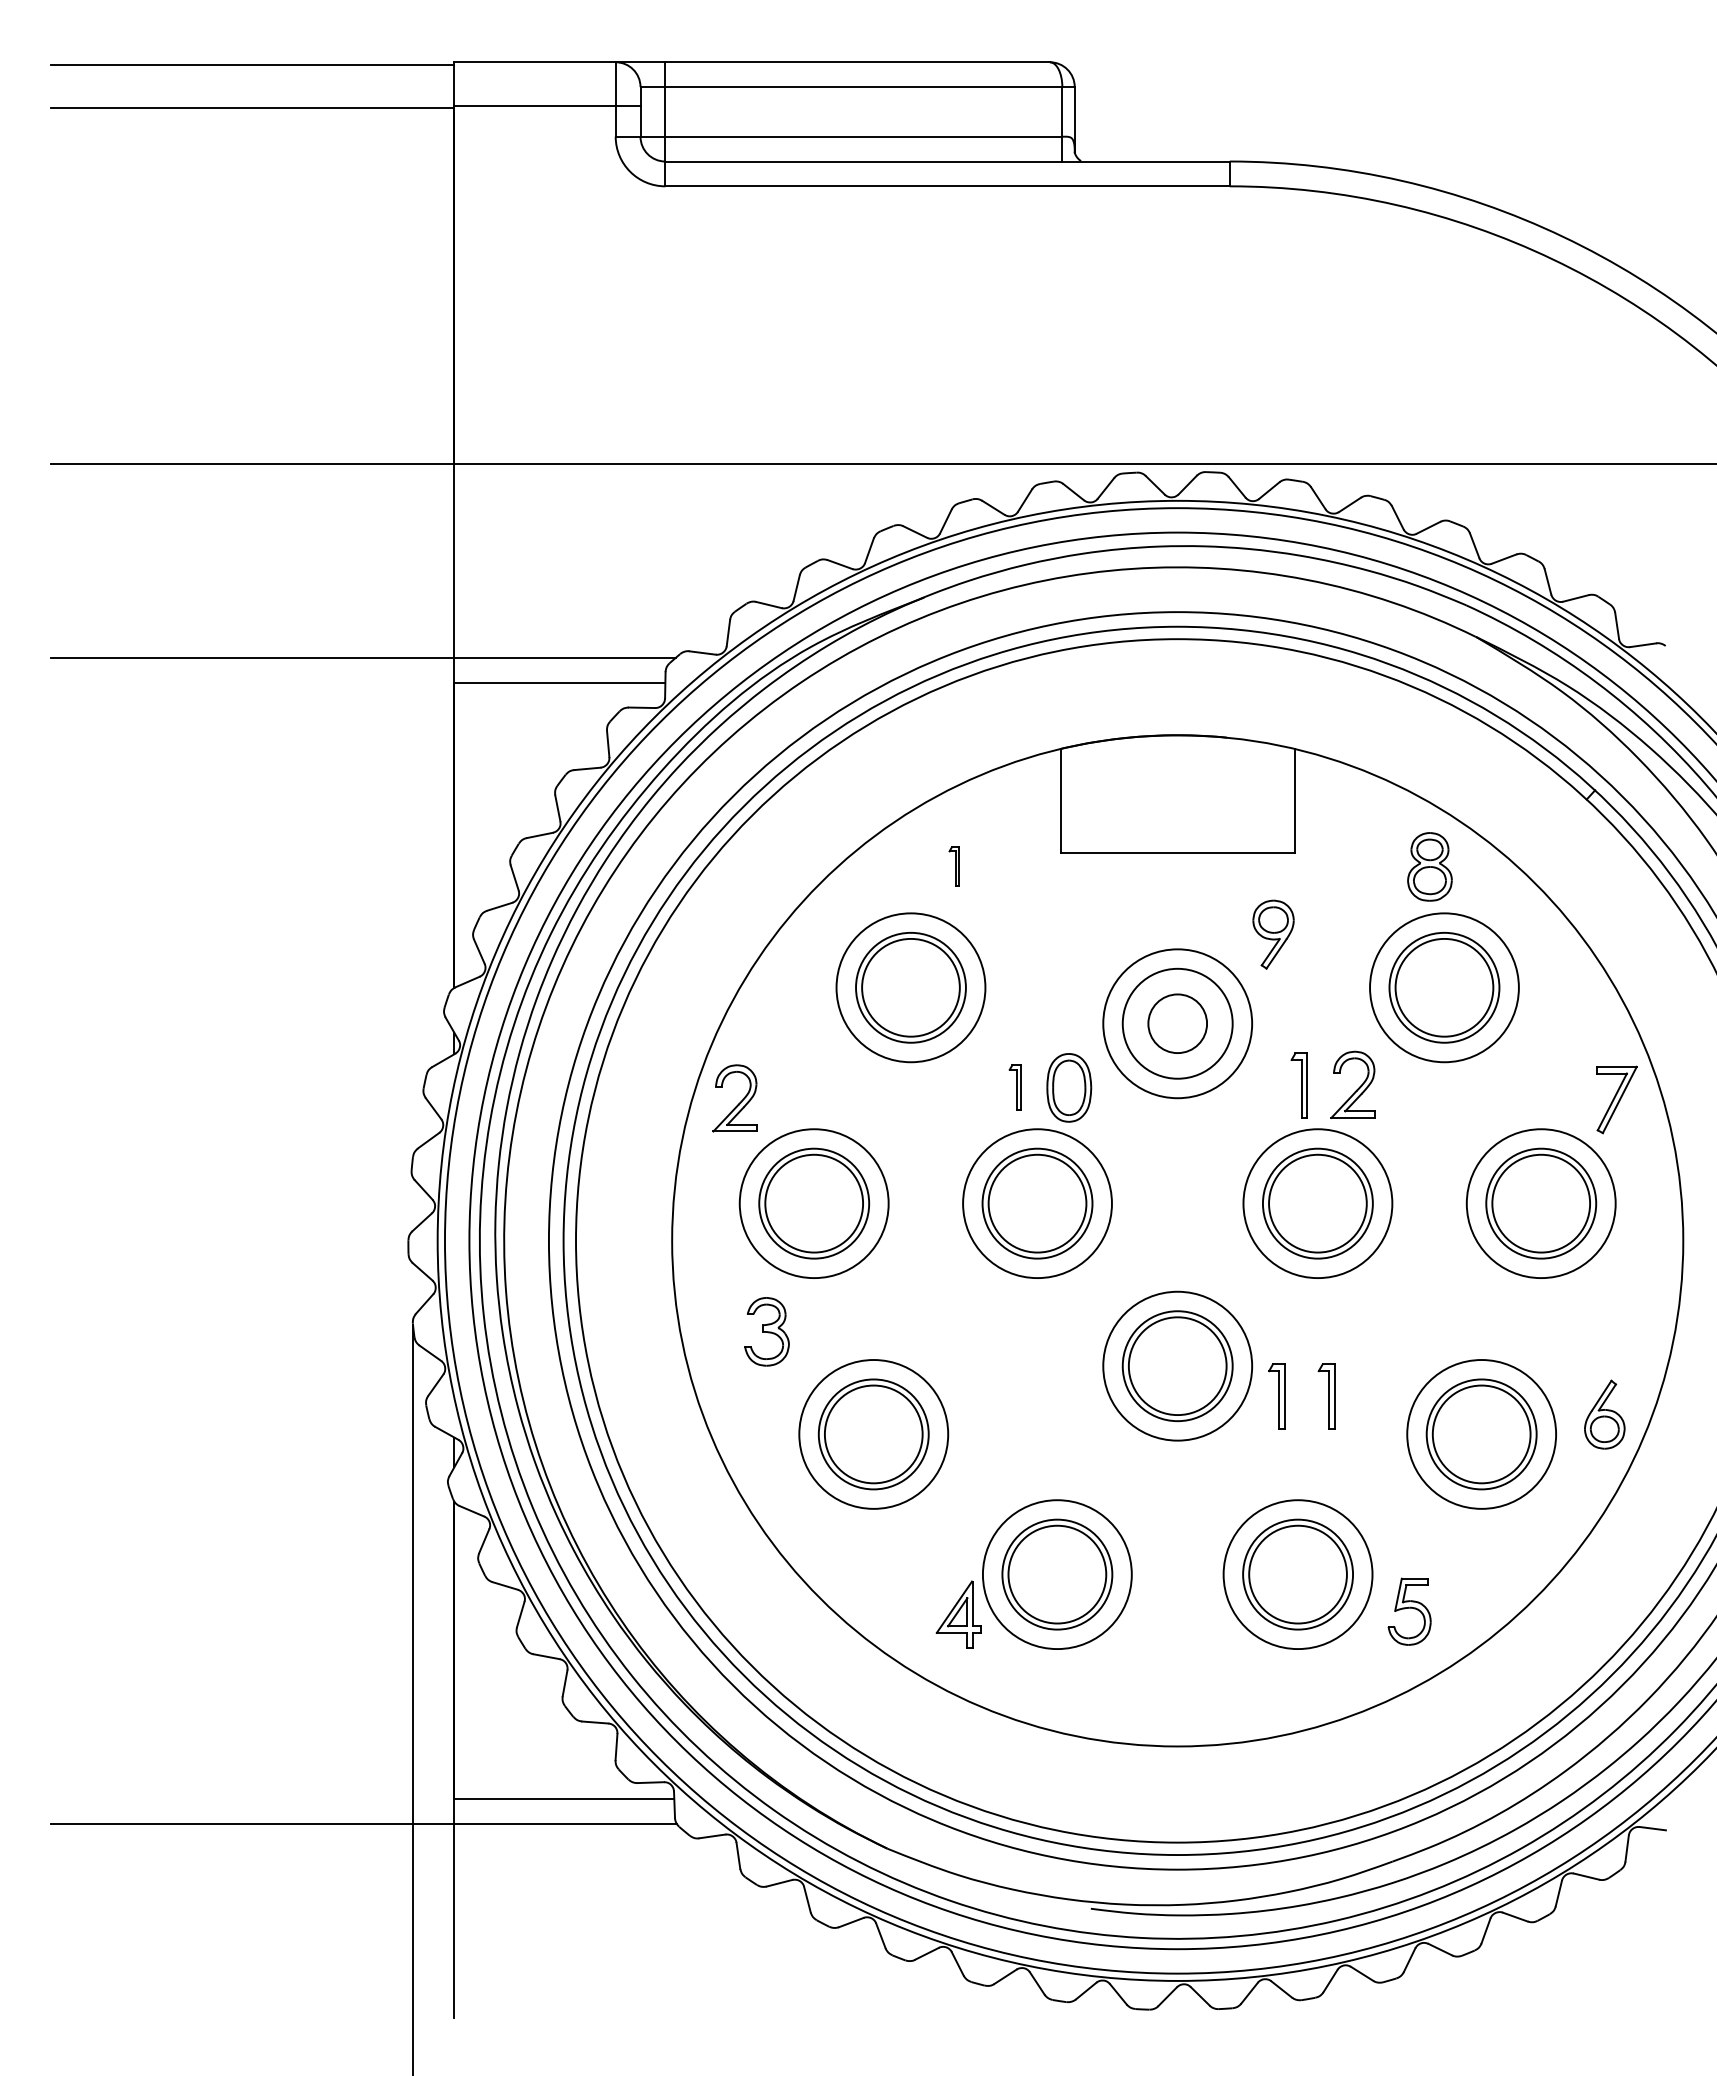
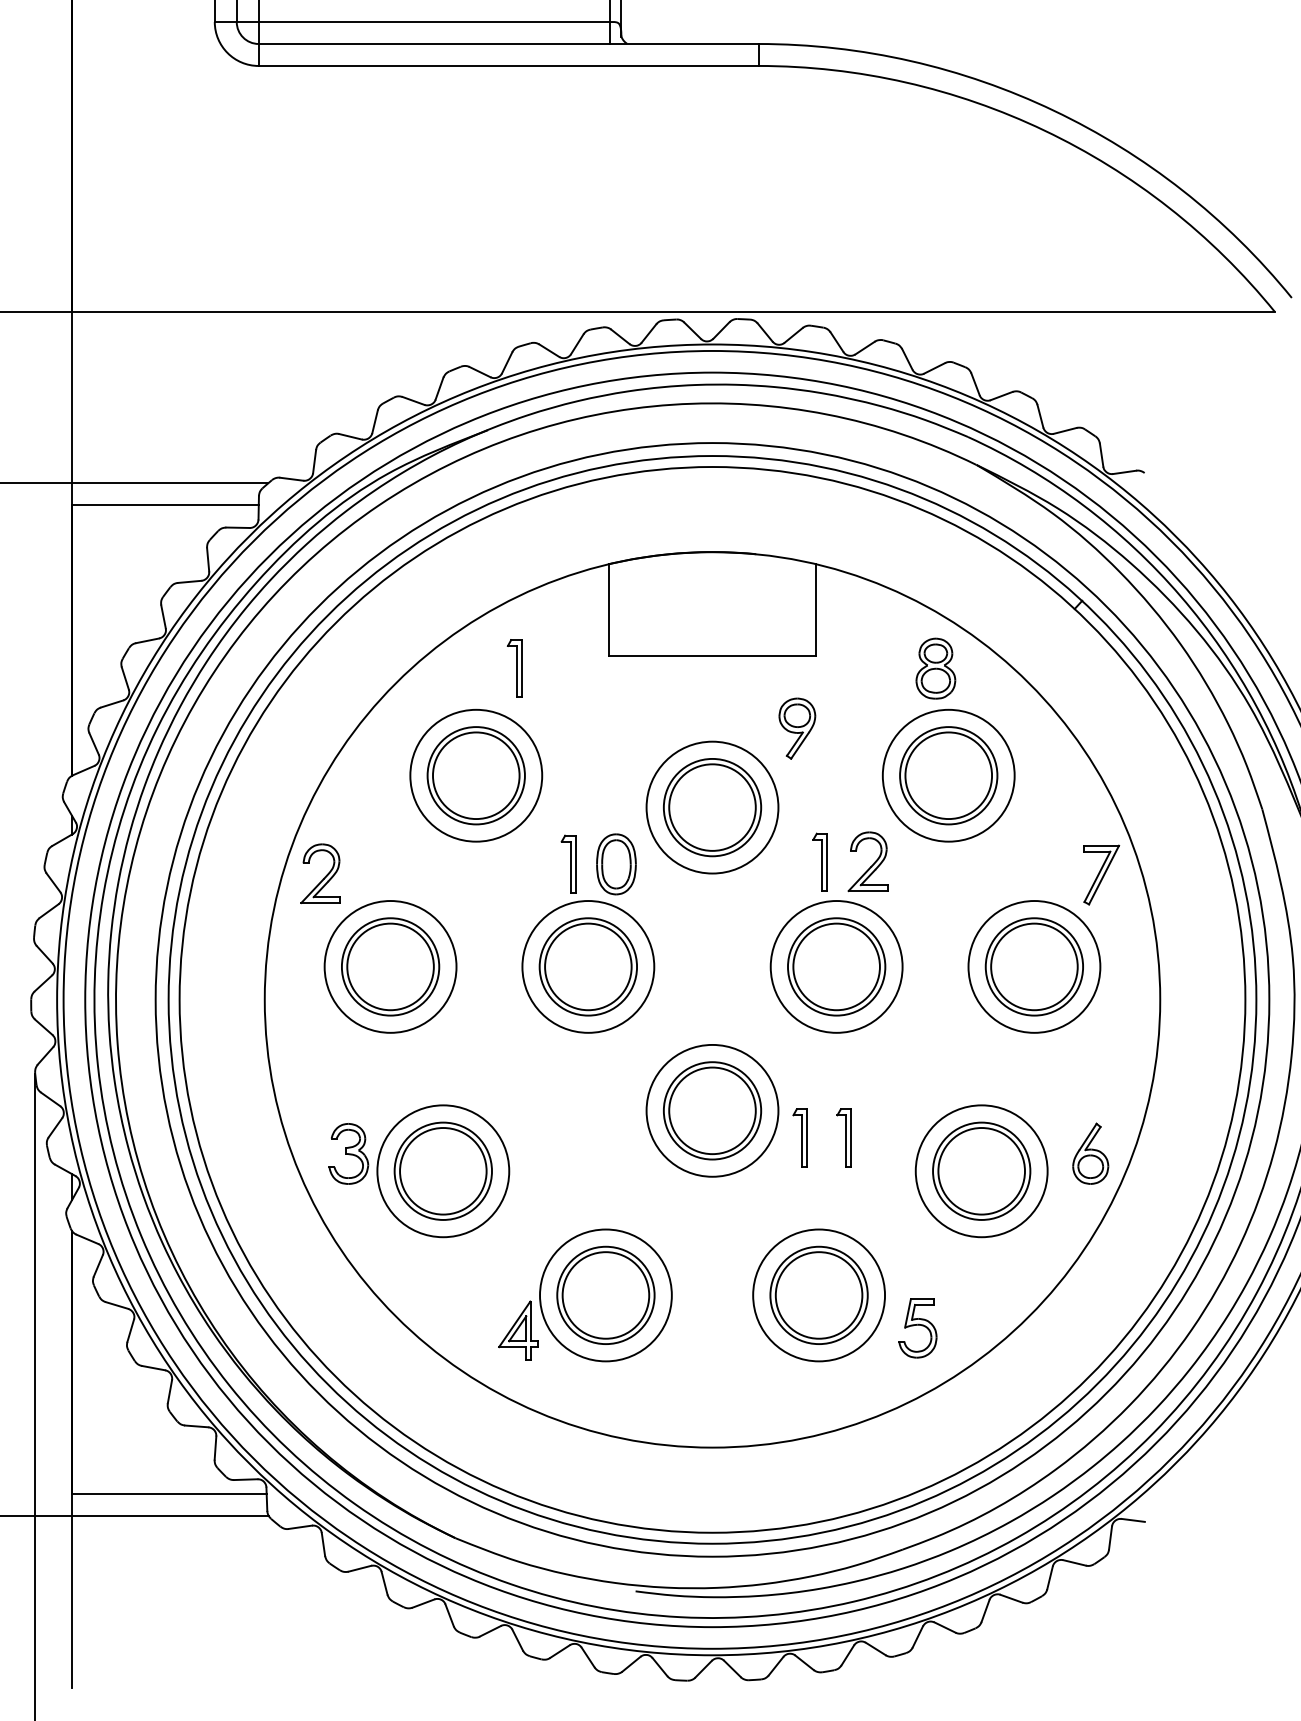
part: (953, 866) -> (513, 668), size x1.67
circle: (1177, 1023) -> (712, 807), size x1.67
part: (1014, 1087) -> (567, 864), size x1.43
part: (766, 1331) -> (348, 1153), moved

